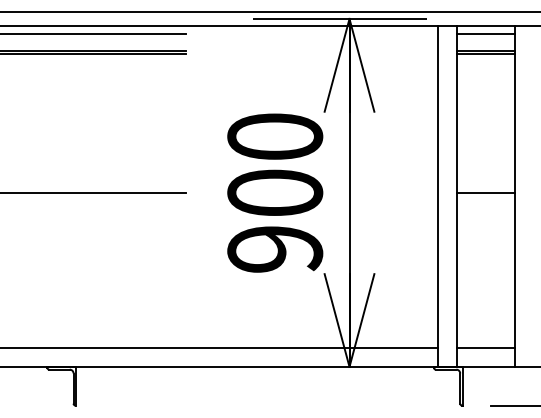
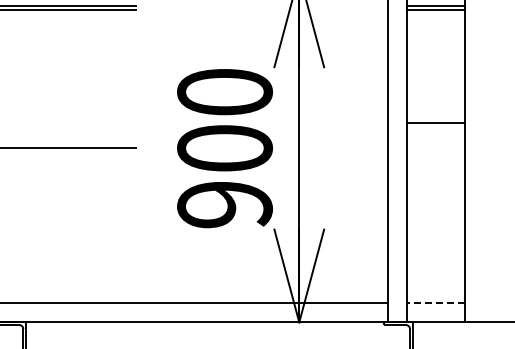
line: (486, 192) -> (436, 122), moved
line: (486, 347) -> (436, 302), solid -> dashed

